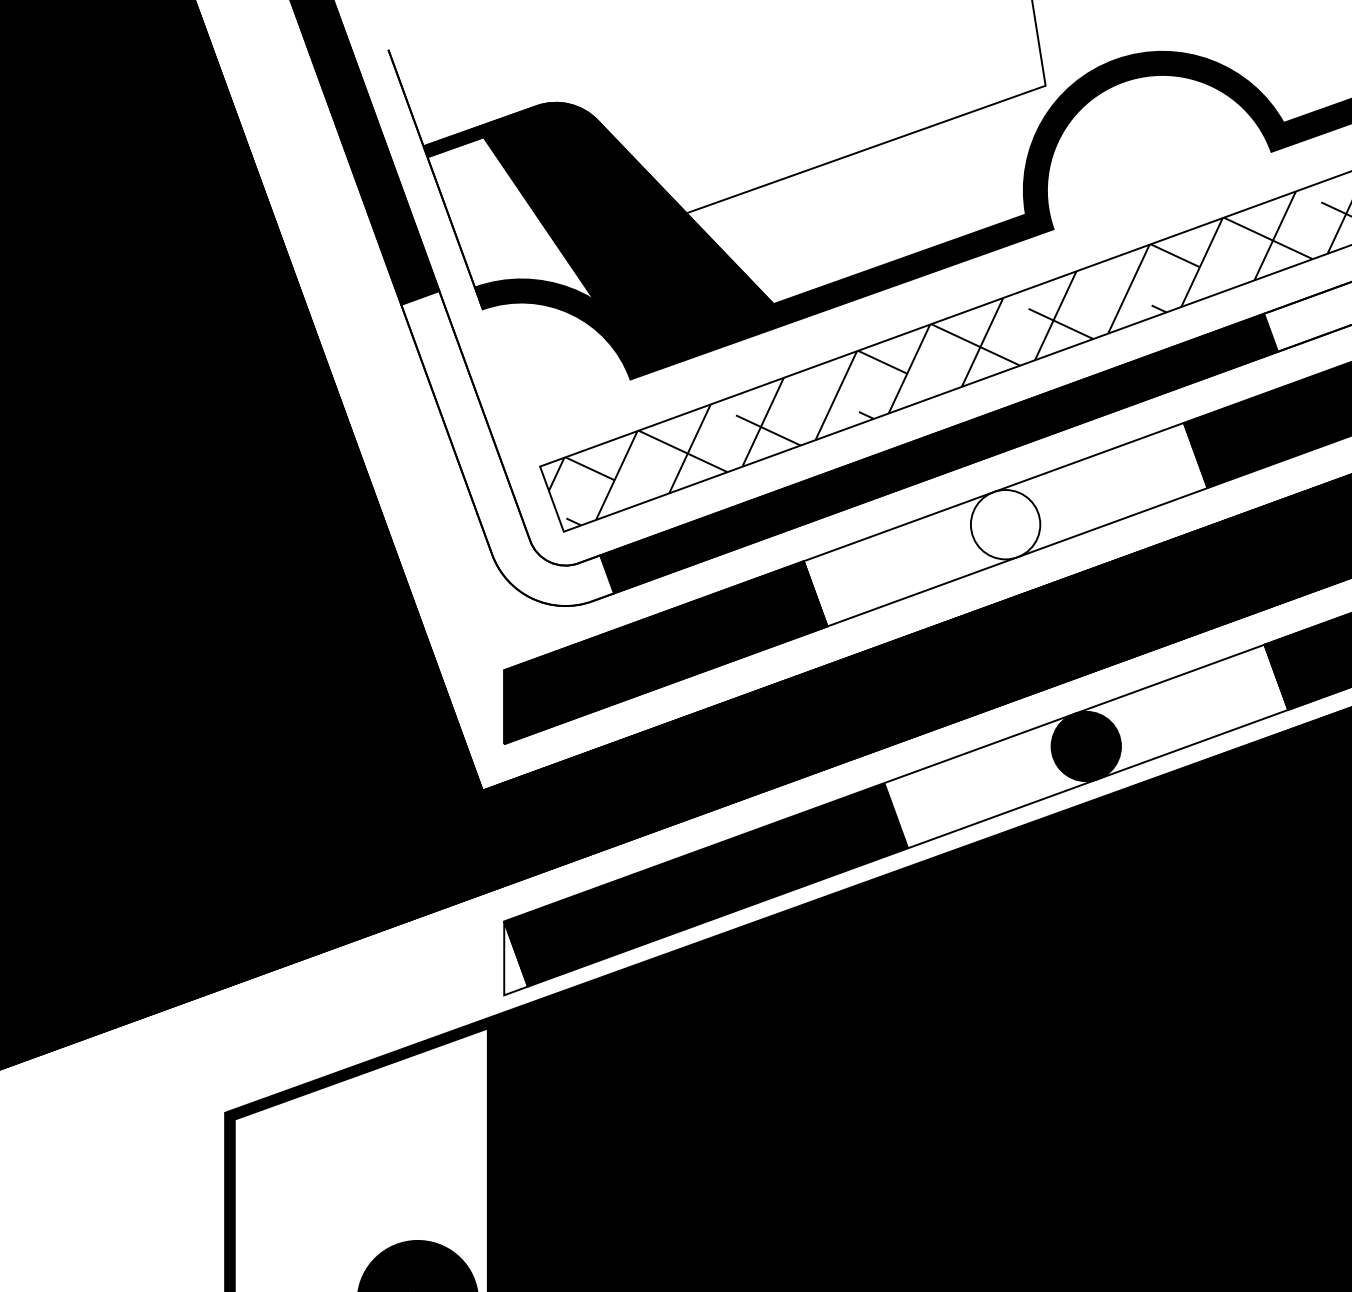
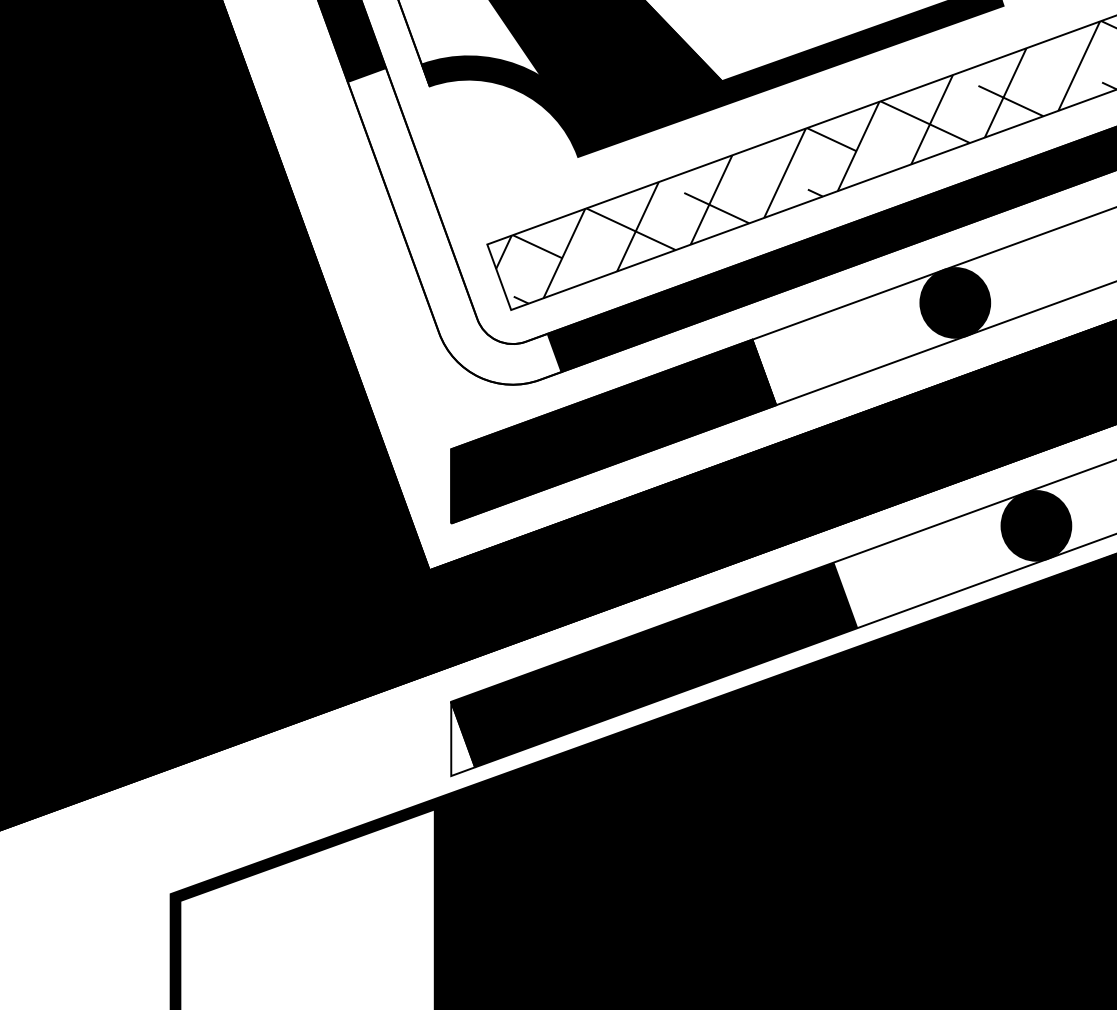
fill: (1005, 524) -> (955, 302), added

